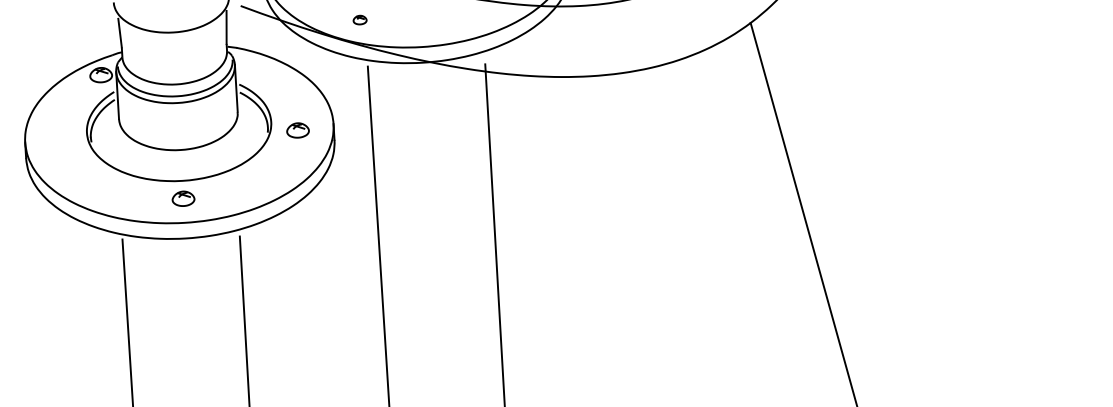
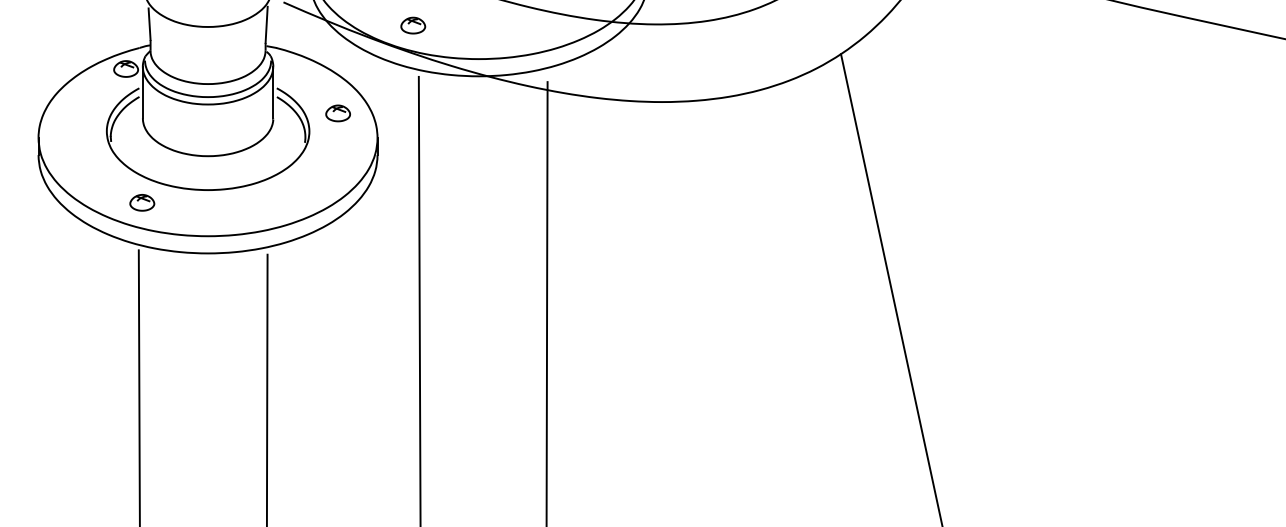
part: (360, 20) -> (413, 25), size x1.67
part: (297, 130) -> (337, 113), moved
part: (183, 198) -> (142, 202), moved

